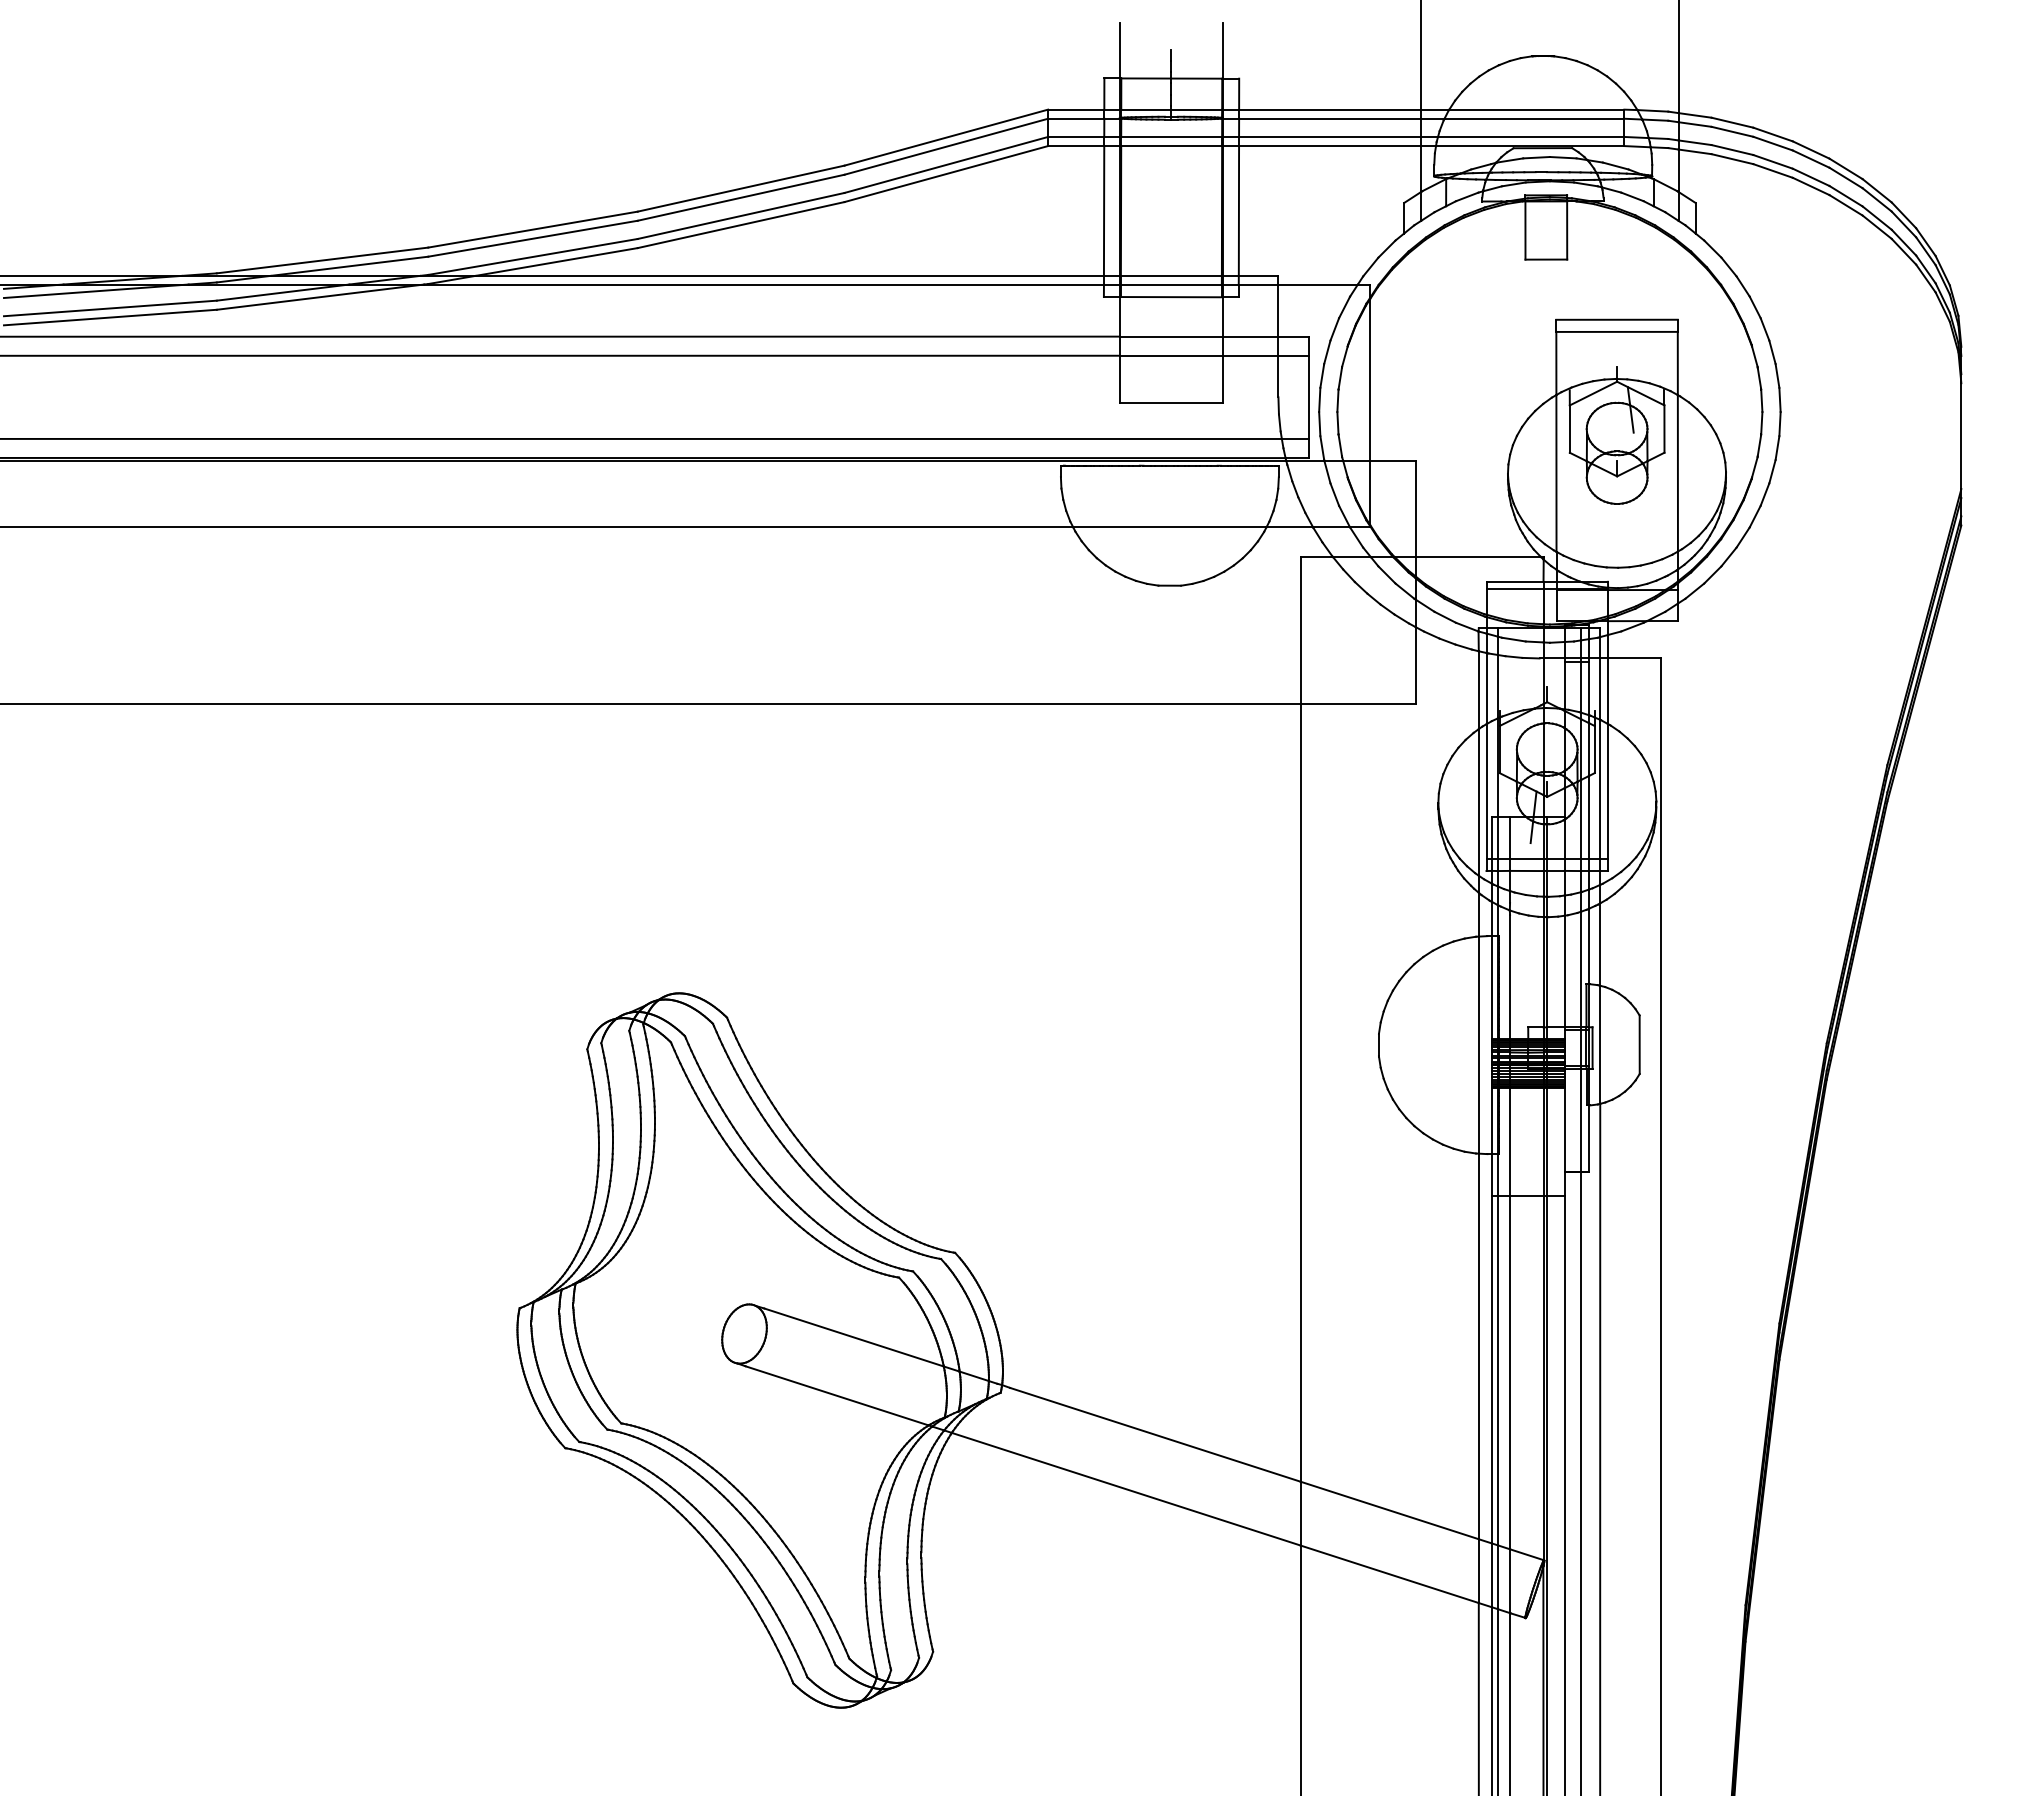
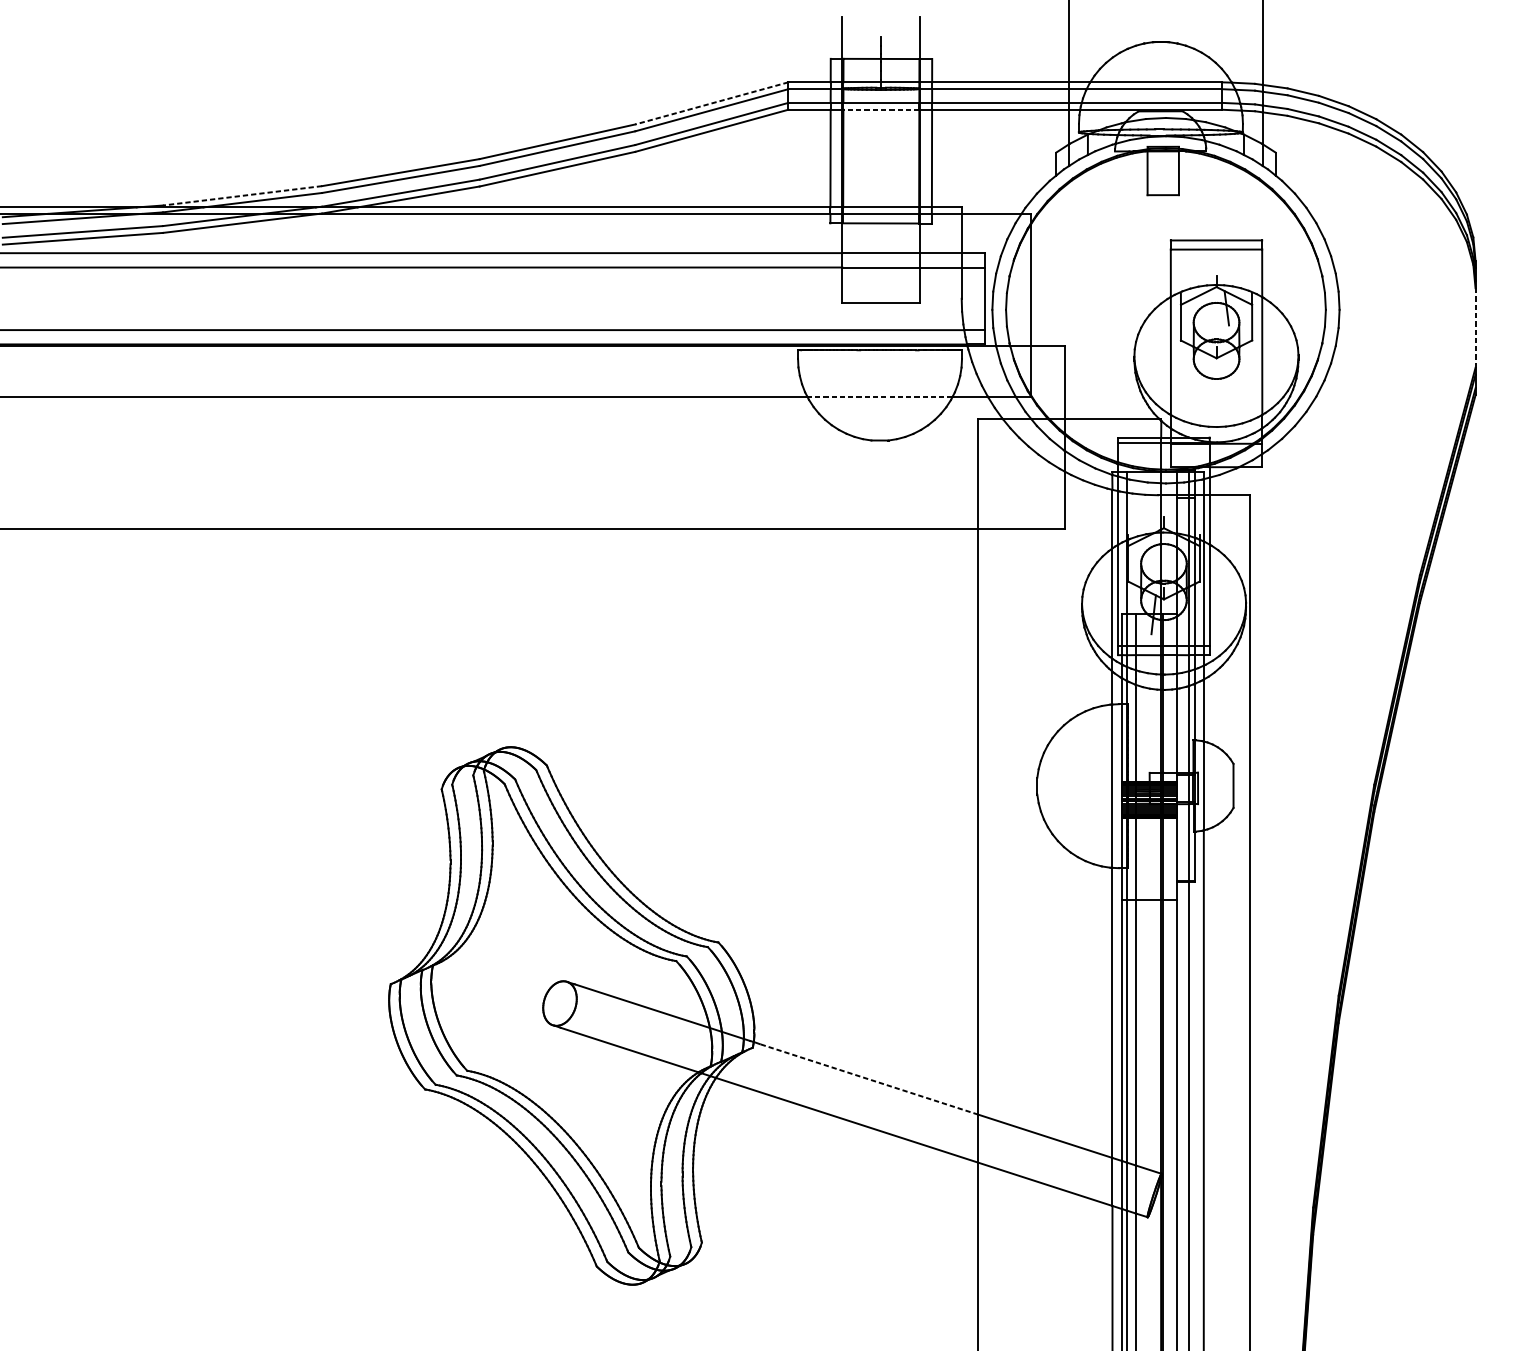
line: (946, 137) -> (711, 103), solid -> dashed
line: (1171, 146) -> (881, 110), solid -> dashed
line: (322, 260) -> (242, 195), solid -> dashed
line: (1961, 436) -> (1475, 328), solid -> dashed
line: (1169, 527) -> (879, 396), solid -> dashed
line: (1155, 1434) -> (869, 1079), solid -> dashed

